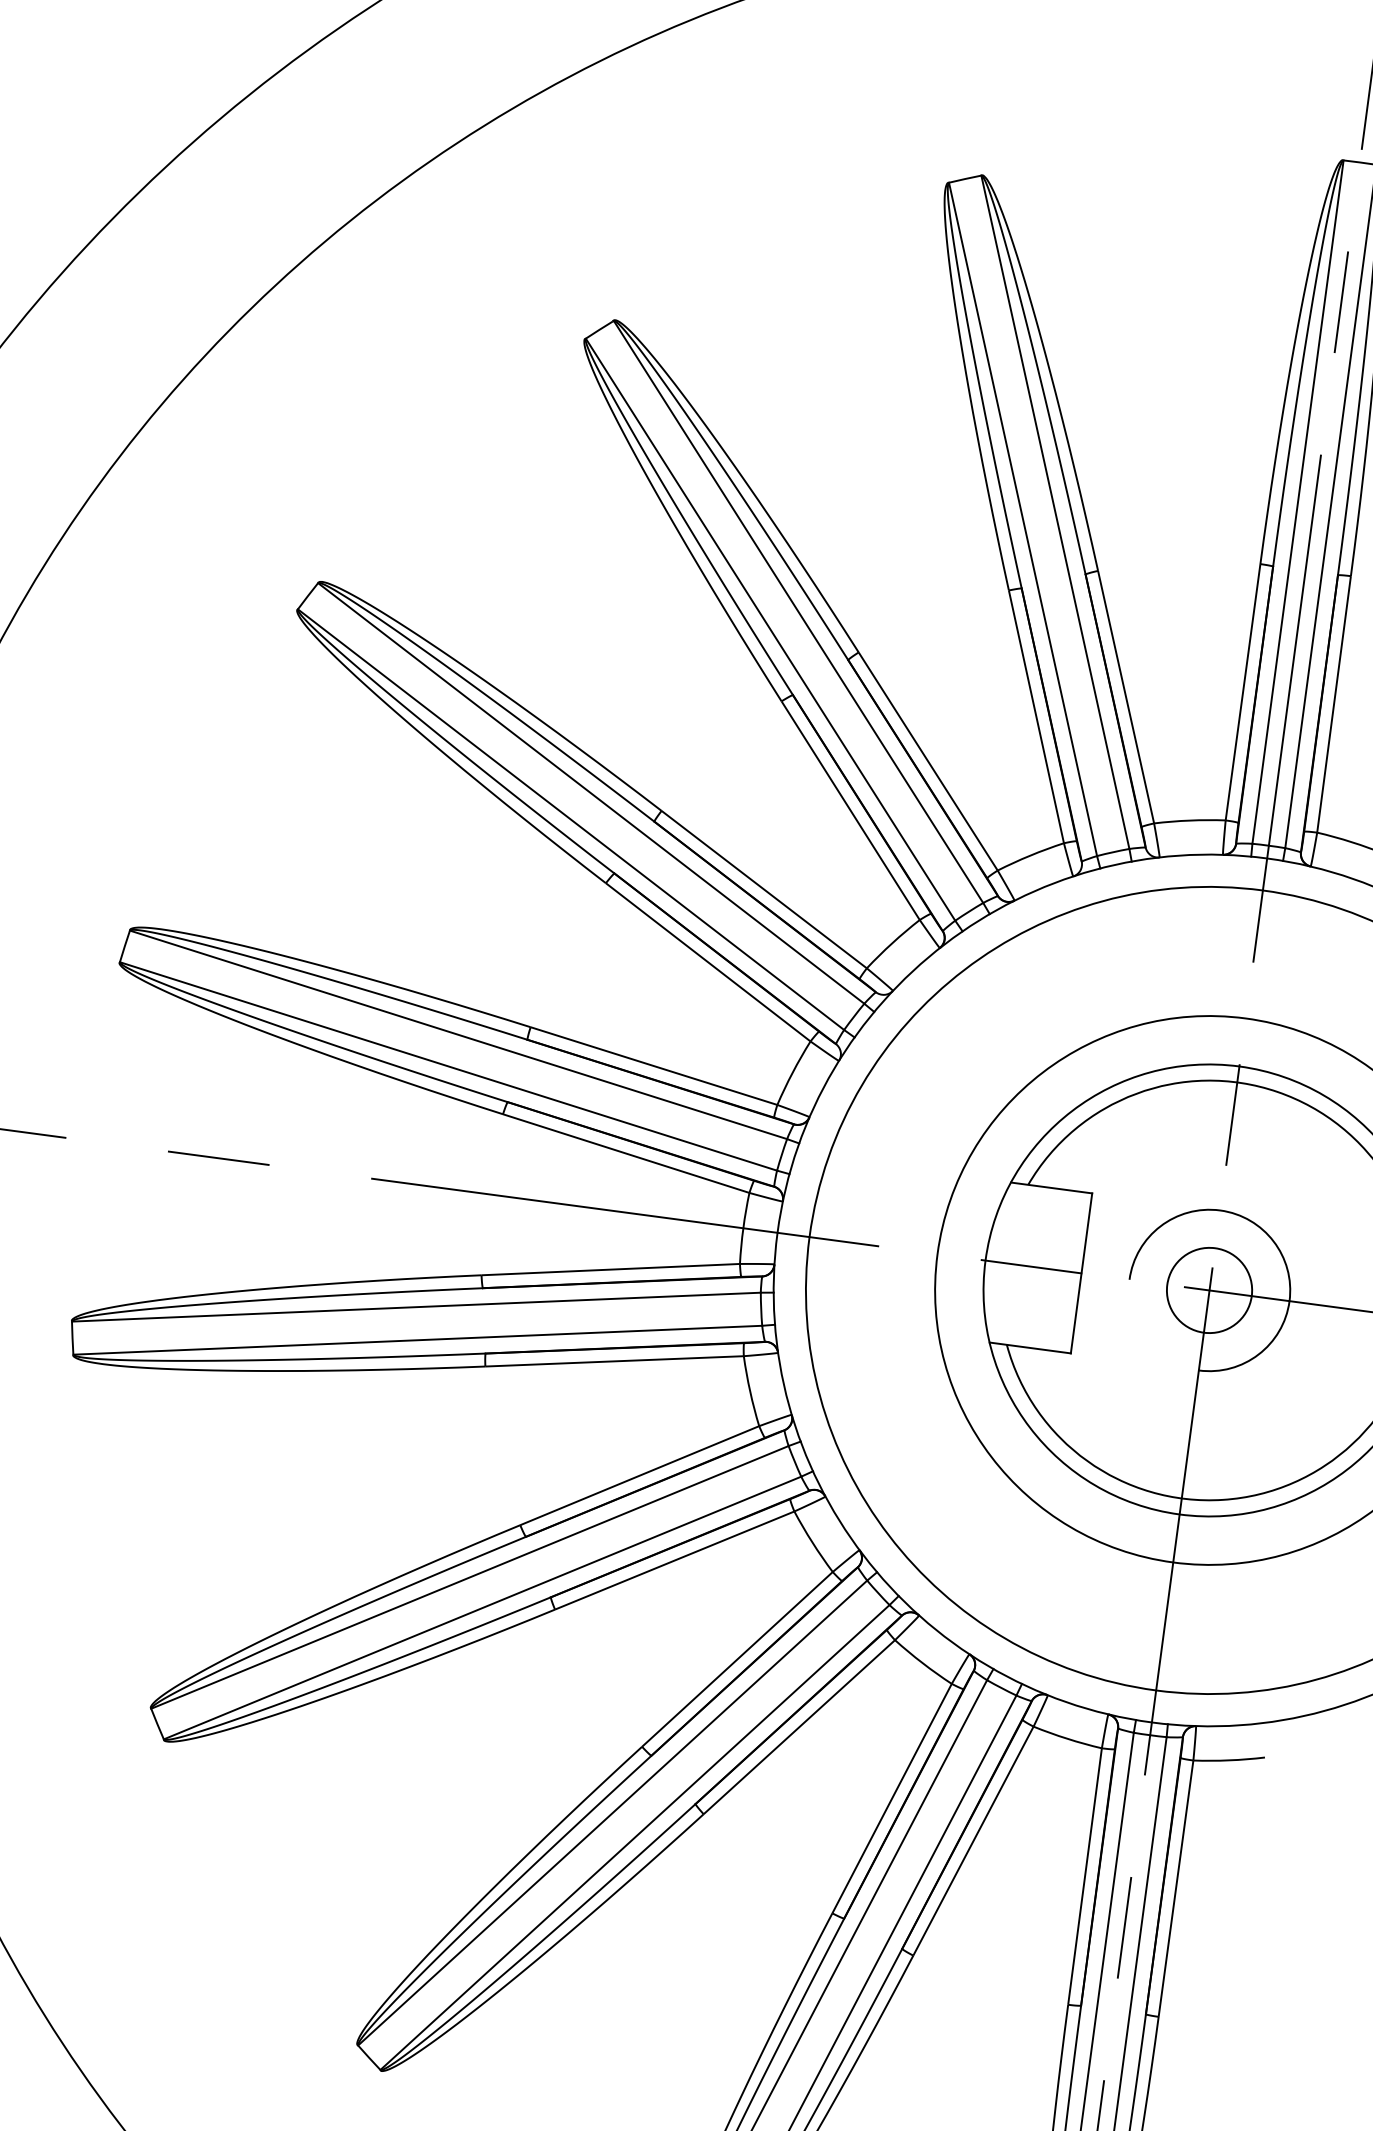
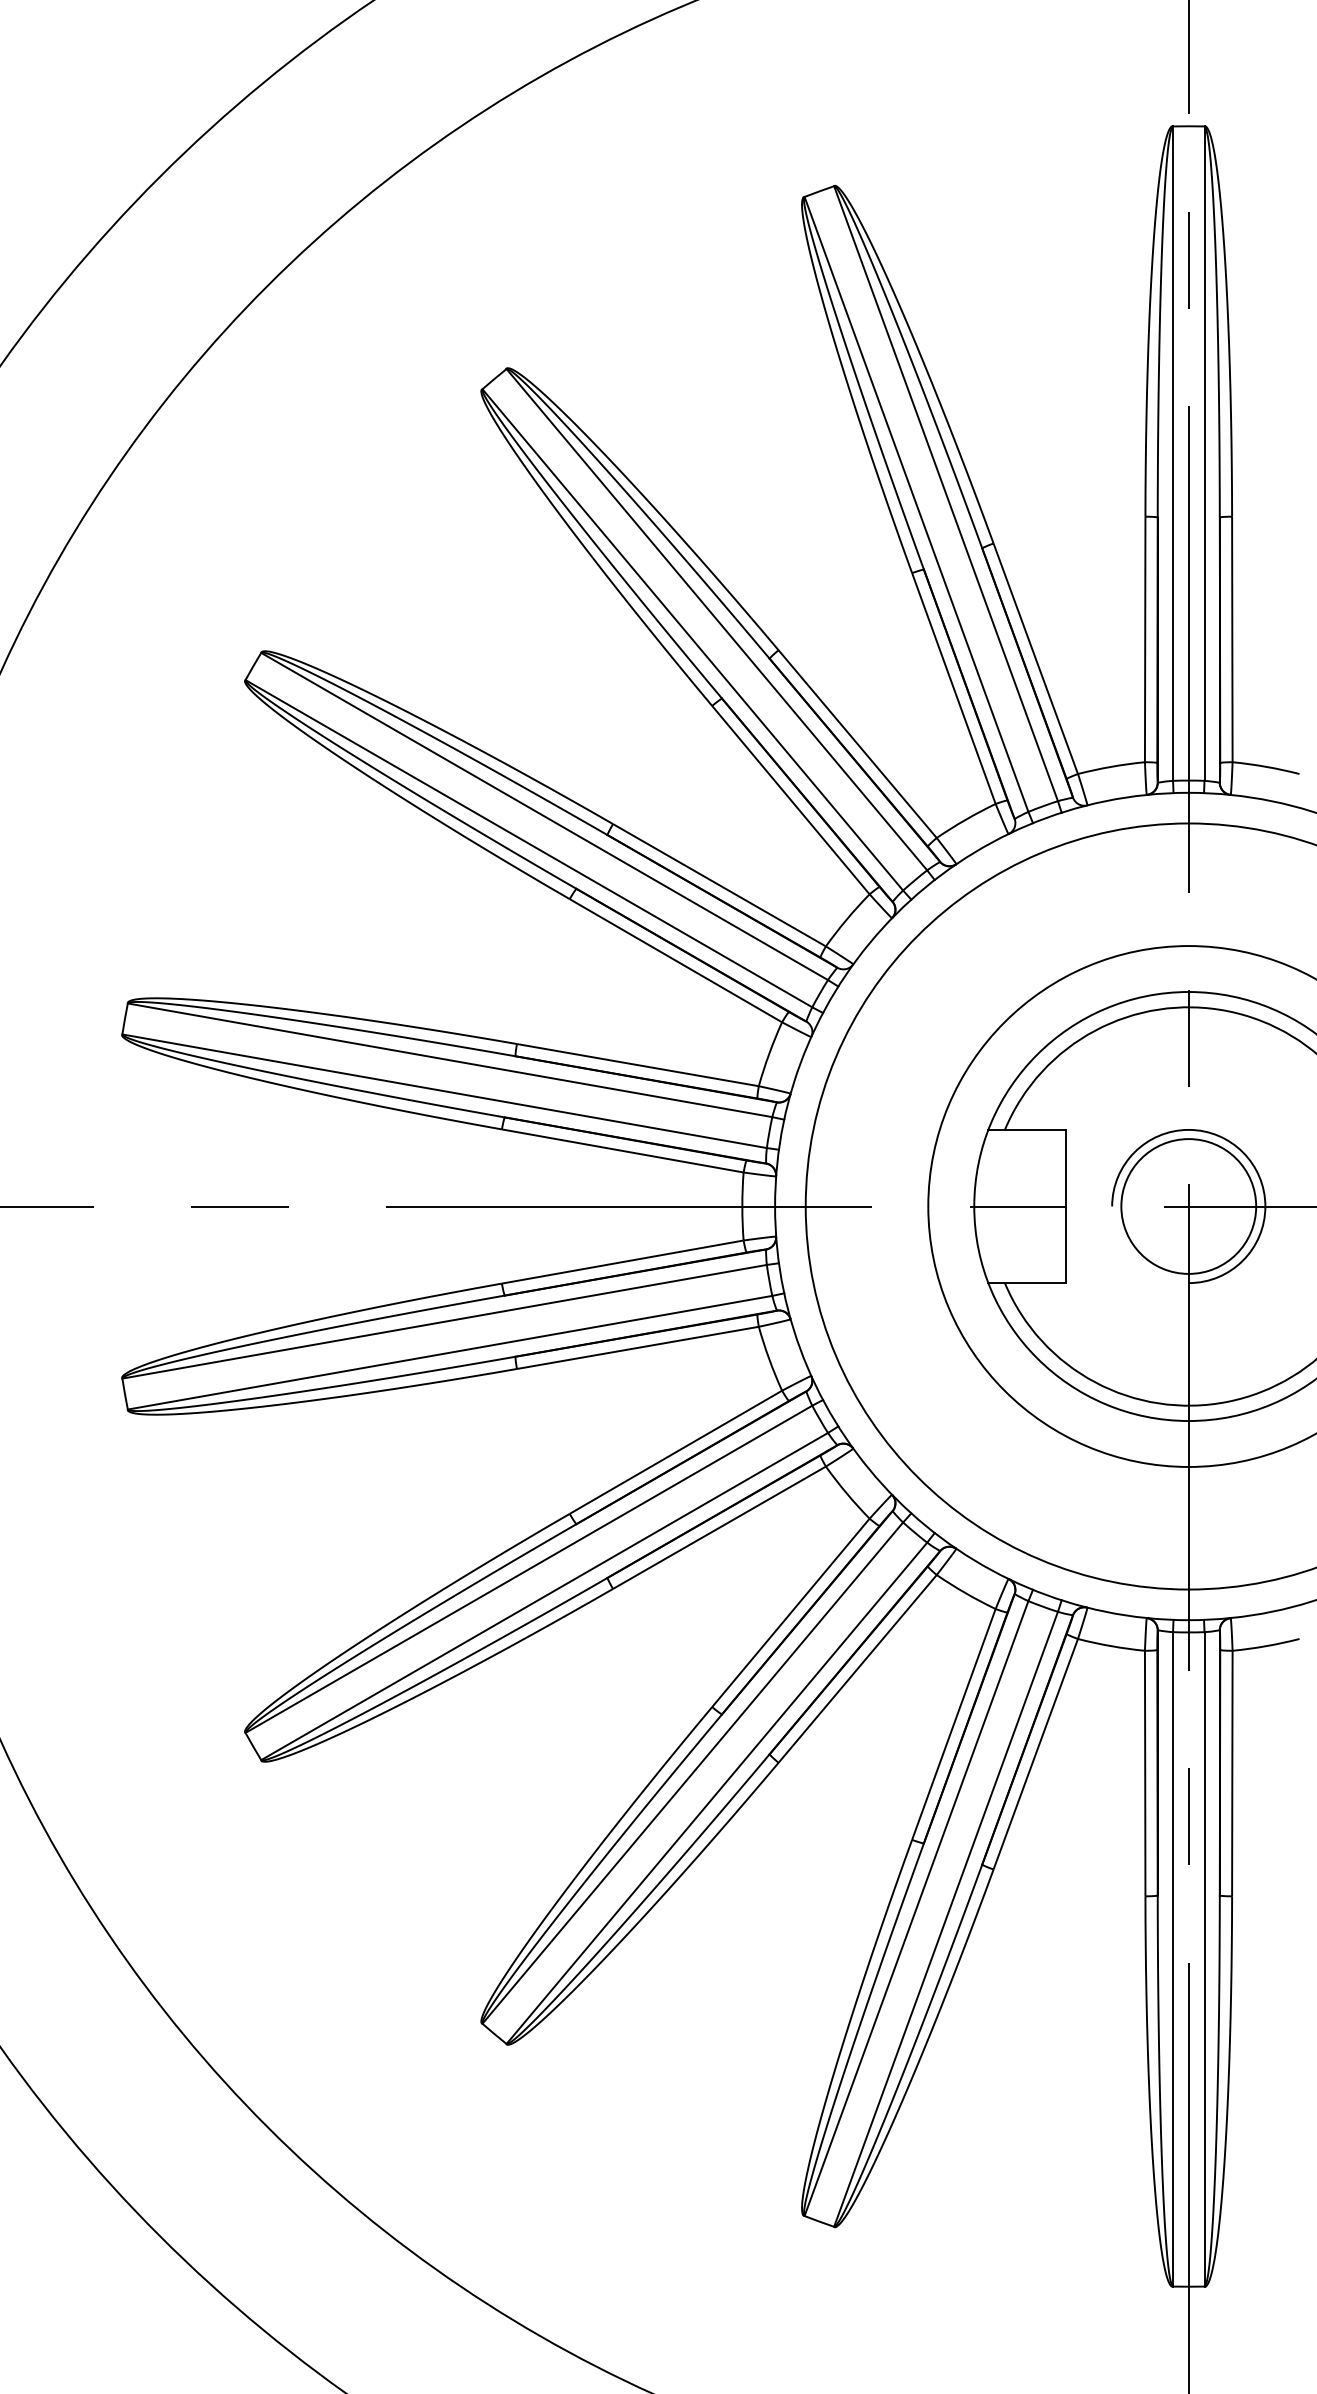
circle: (1209, 1290) -> (1188, 1206), size x1.67

